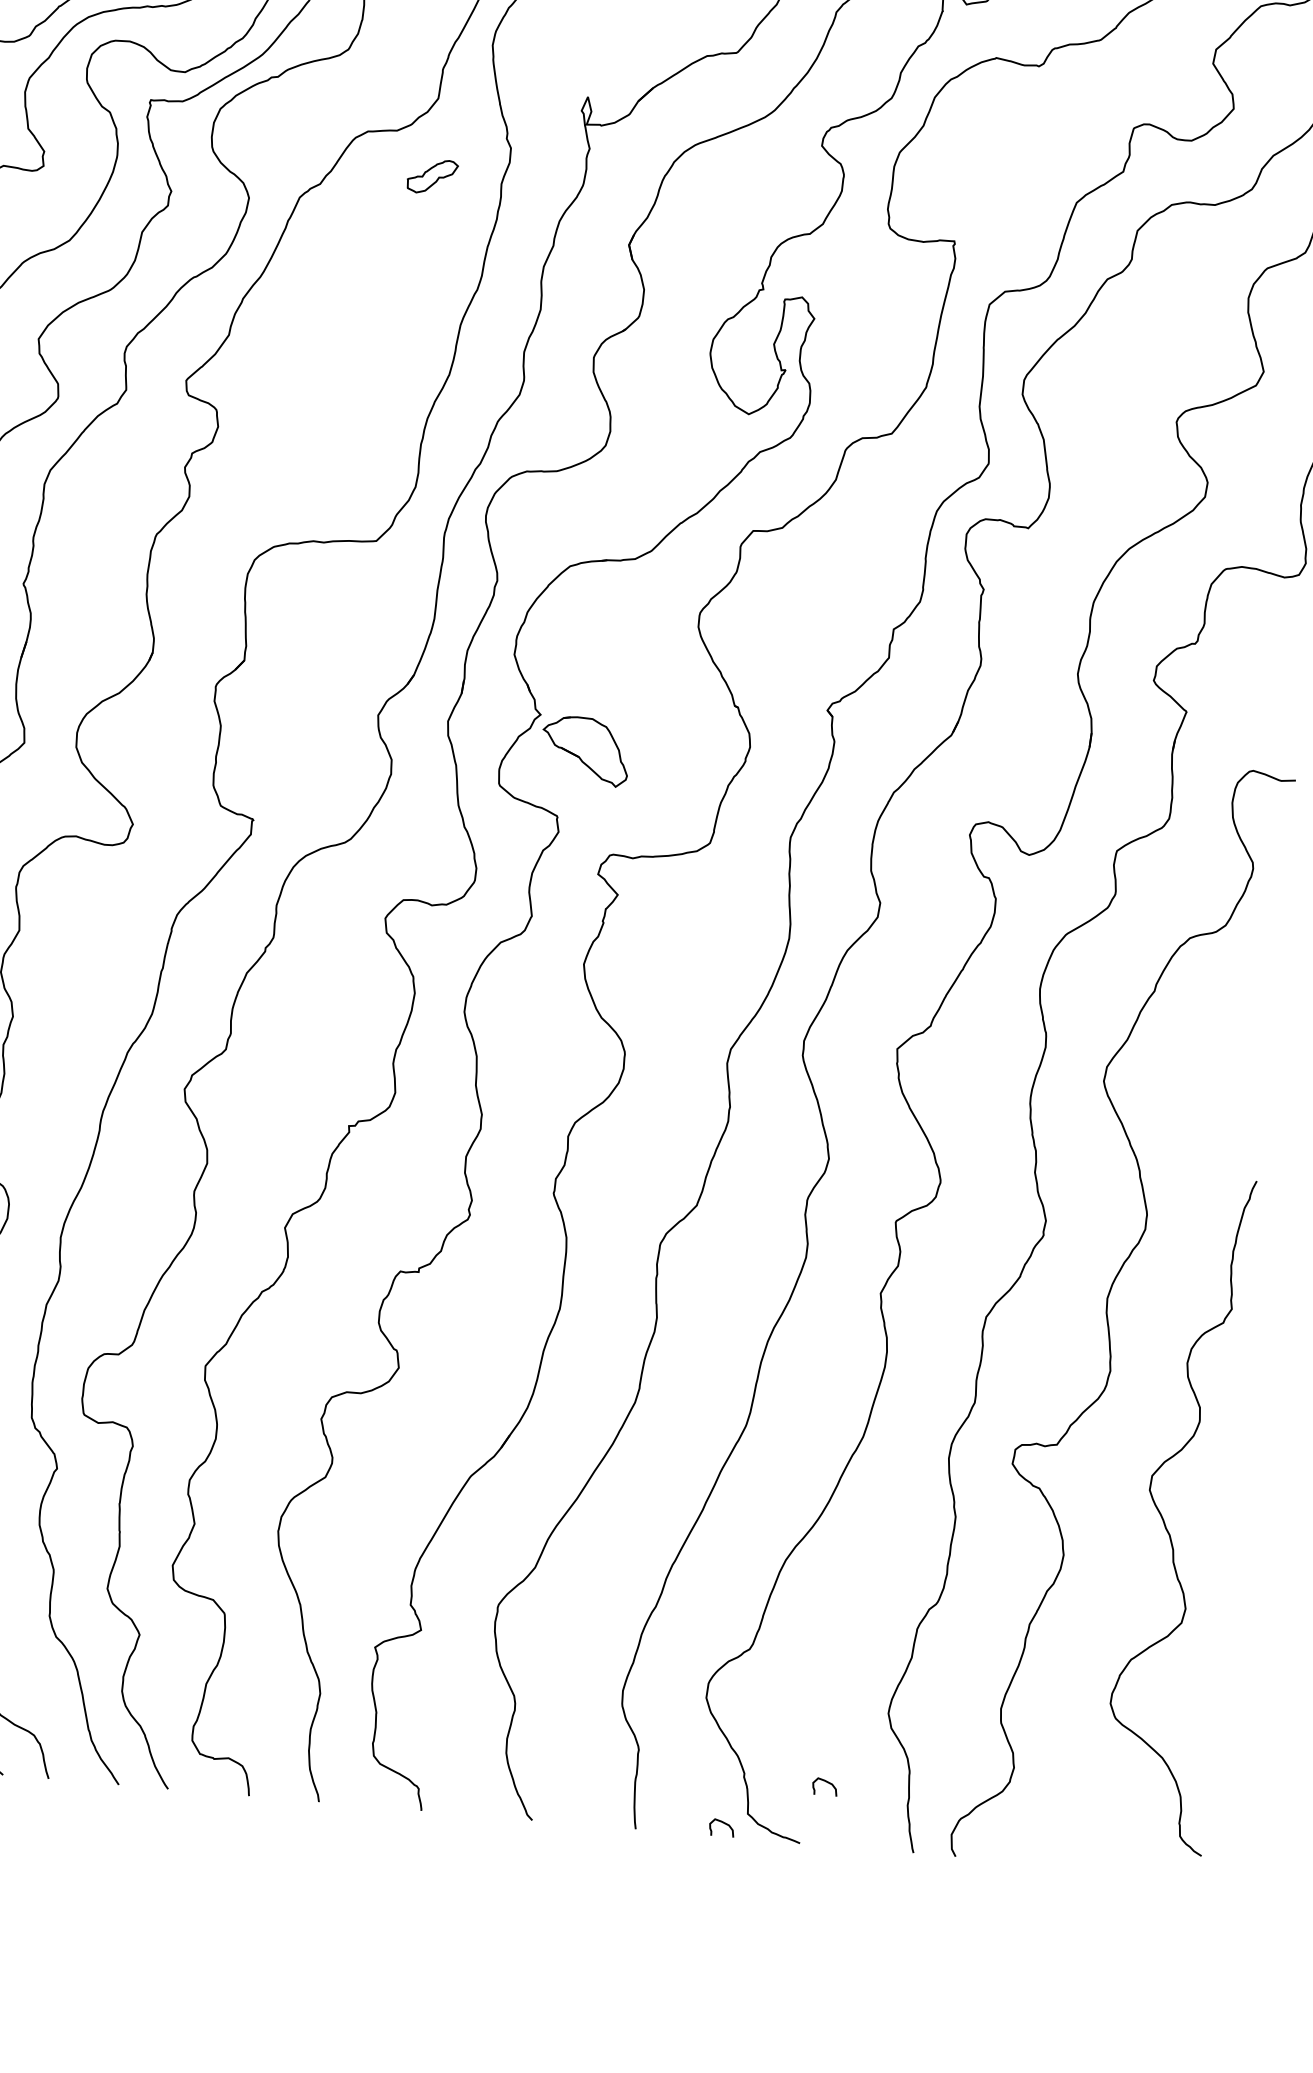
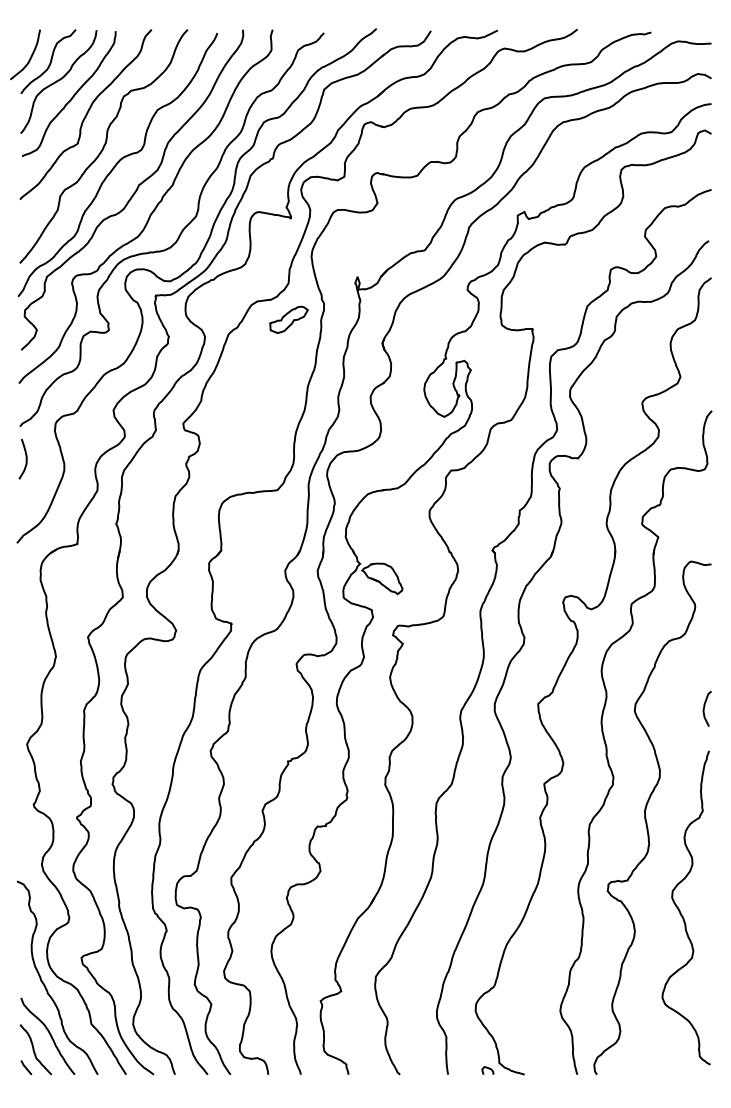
part: (431, 176) -> (288, 319), size x1.67
curve: (1254, 1089) -> (704, 708), added
curve: (826, 1784) -> (534, 1046), removed

